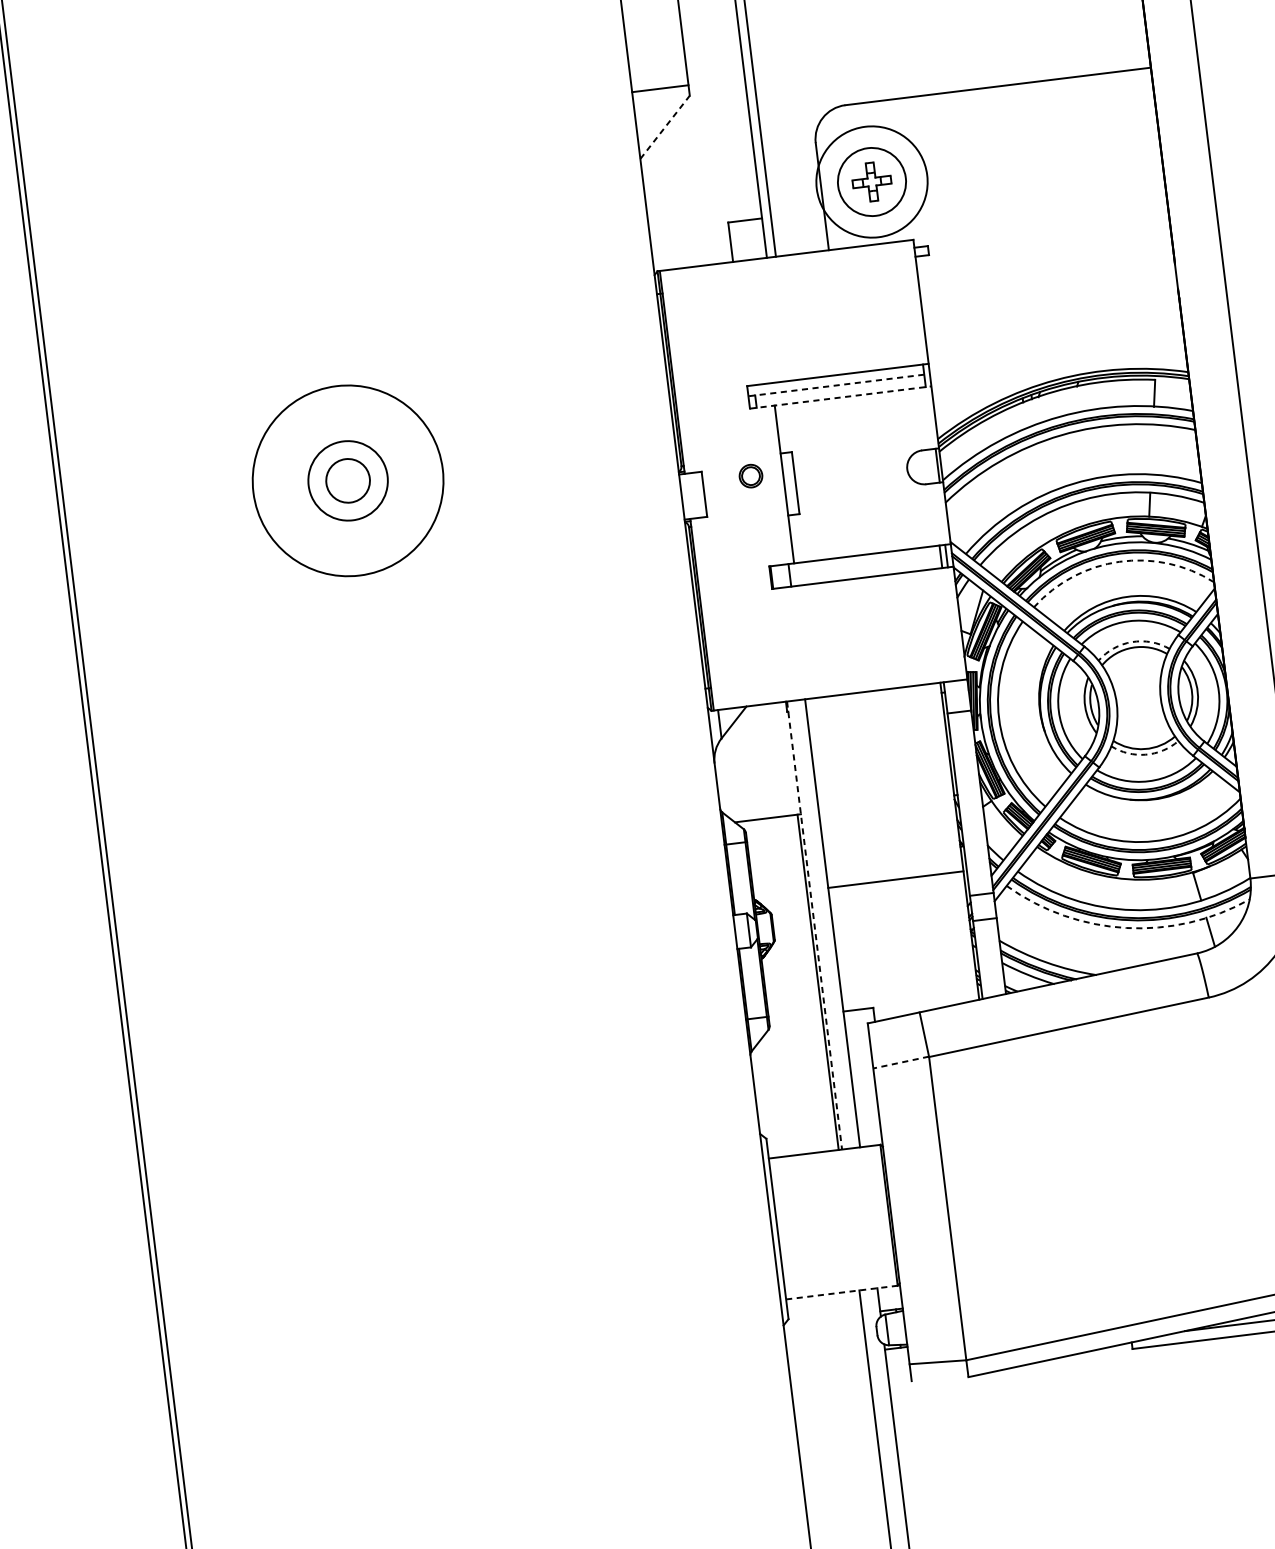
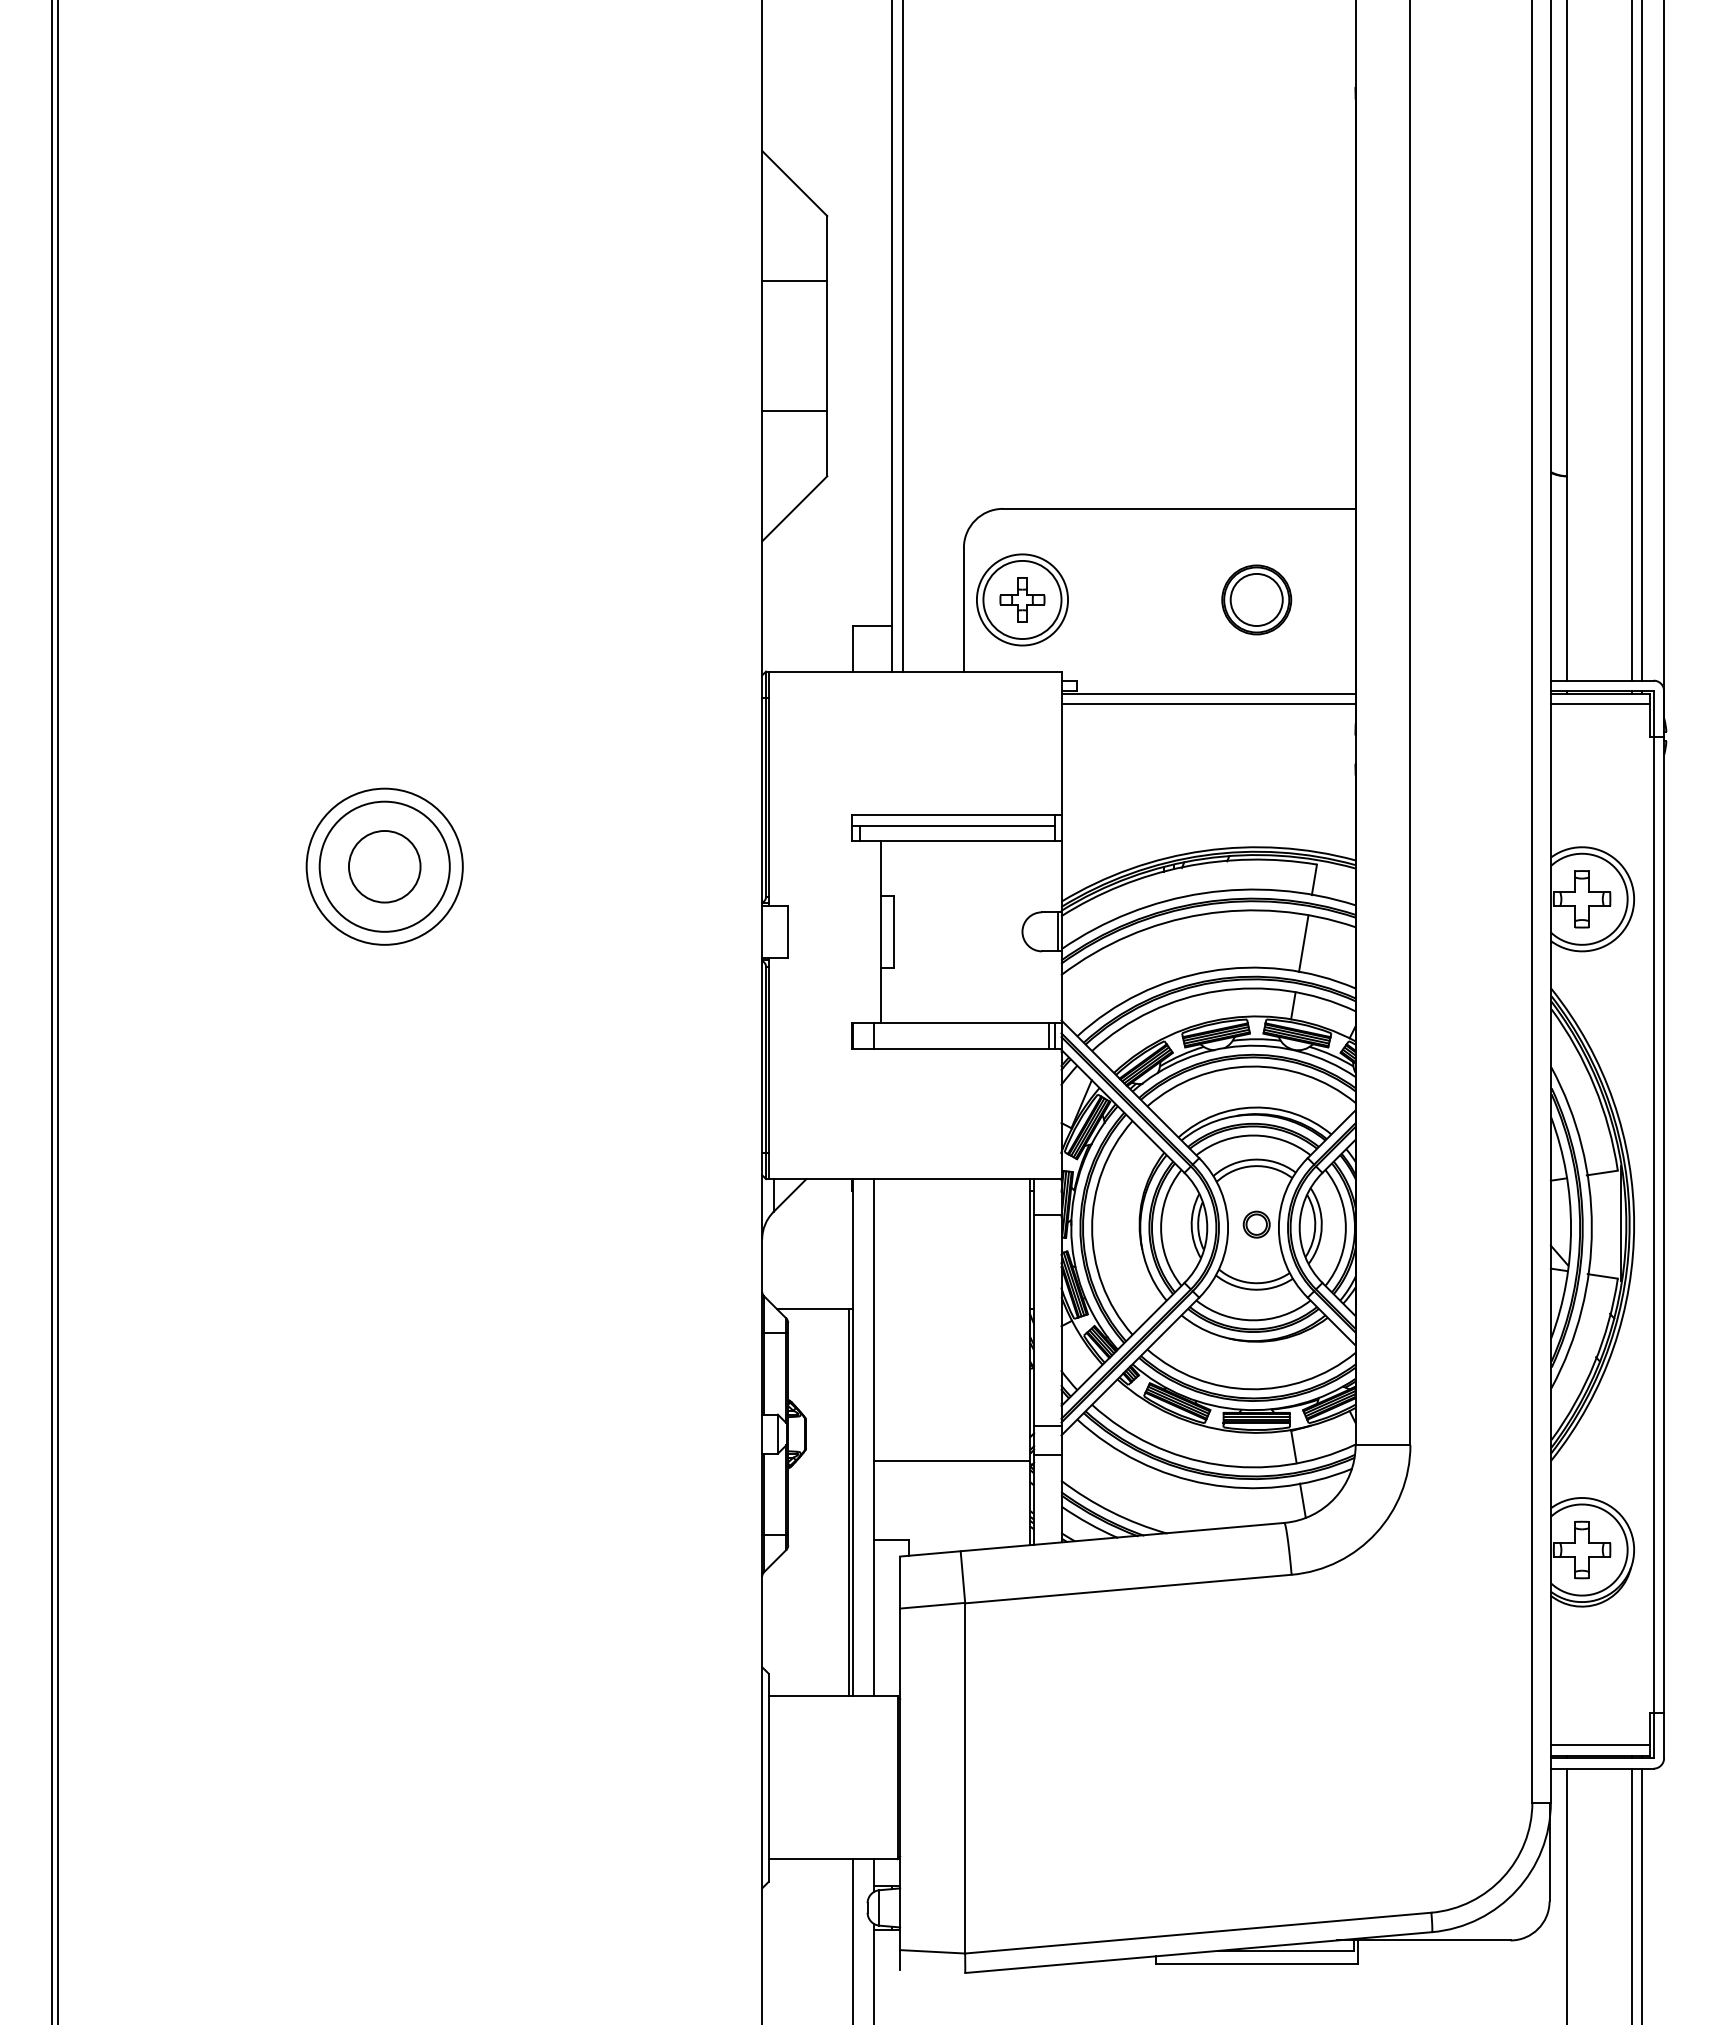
line: (660, 88) -> (794, 411), moved
line: (665, 126) -> (795, 508), dashed -> solid
part: (1074, 156) -> (1256, 599), added
circle: (871, 181) -> (1022, 599), size x0.71
line: (1043, 243) -> (1208, 693), added
line: (1044, 252) -> (1208, 704), added
line: (836, 385) -> (953, 826), dashed -> solid
line: (840, 397) -> (956, 840), dashed -> solid
line: (1151, 449) -> (1303, 943), added
part: (750, 476) -> (1256, 1224), moved
circle: (347, 480) -> (384, 866), size x0.71
circle: (347, 480) -> (384, 866), size x1.43
circle: (347, 480) -> (384, 866), size x1.43
arc: (1119, 561) -> (1250, 1066), dashed -> solid
arc: (1131, 642) -> (1253, 1159), dashed -> solid
arc: (1145, 754) -> (1253, 1289), dashed -> solid
line: (896, 879) -> (952, 1460), moved
line: (814, 925) -> (853, 1437), dashed -> solid
arc: (1126, 928) -> (1207, 1484), dashed -> solid
line: (901, 1062) -> (932, 1605), dashed -> solid
line: (842, 1292) -> (833, 1859), dashed -> solid

